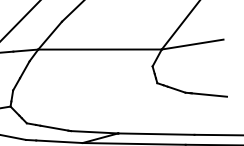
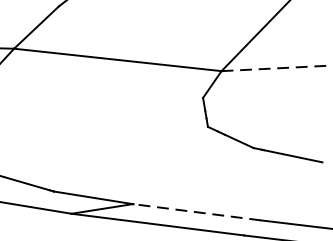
line: (193, 44) -> (275, 68), solid -> dashed
line: (156, 134) -> (197, 212), solid -> dashed

